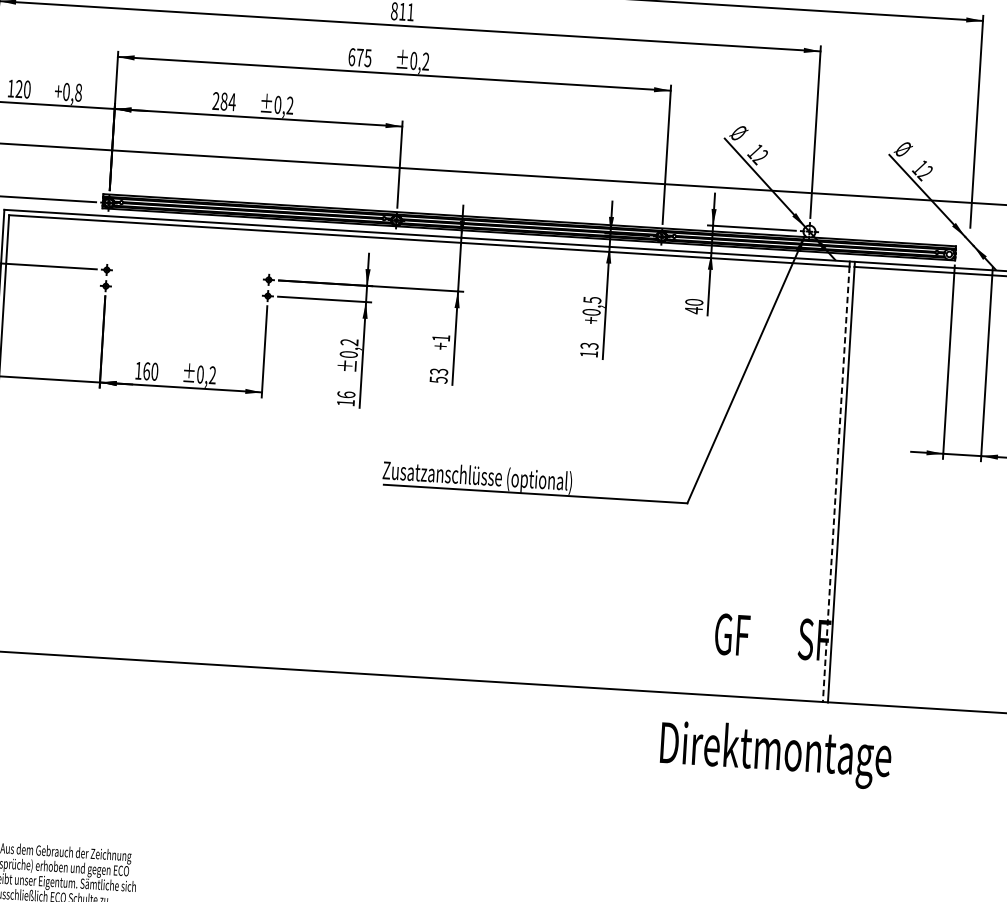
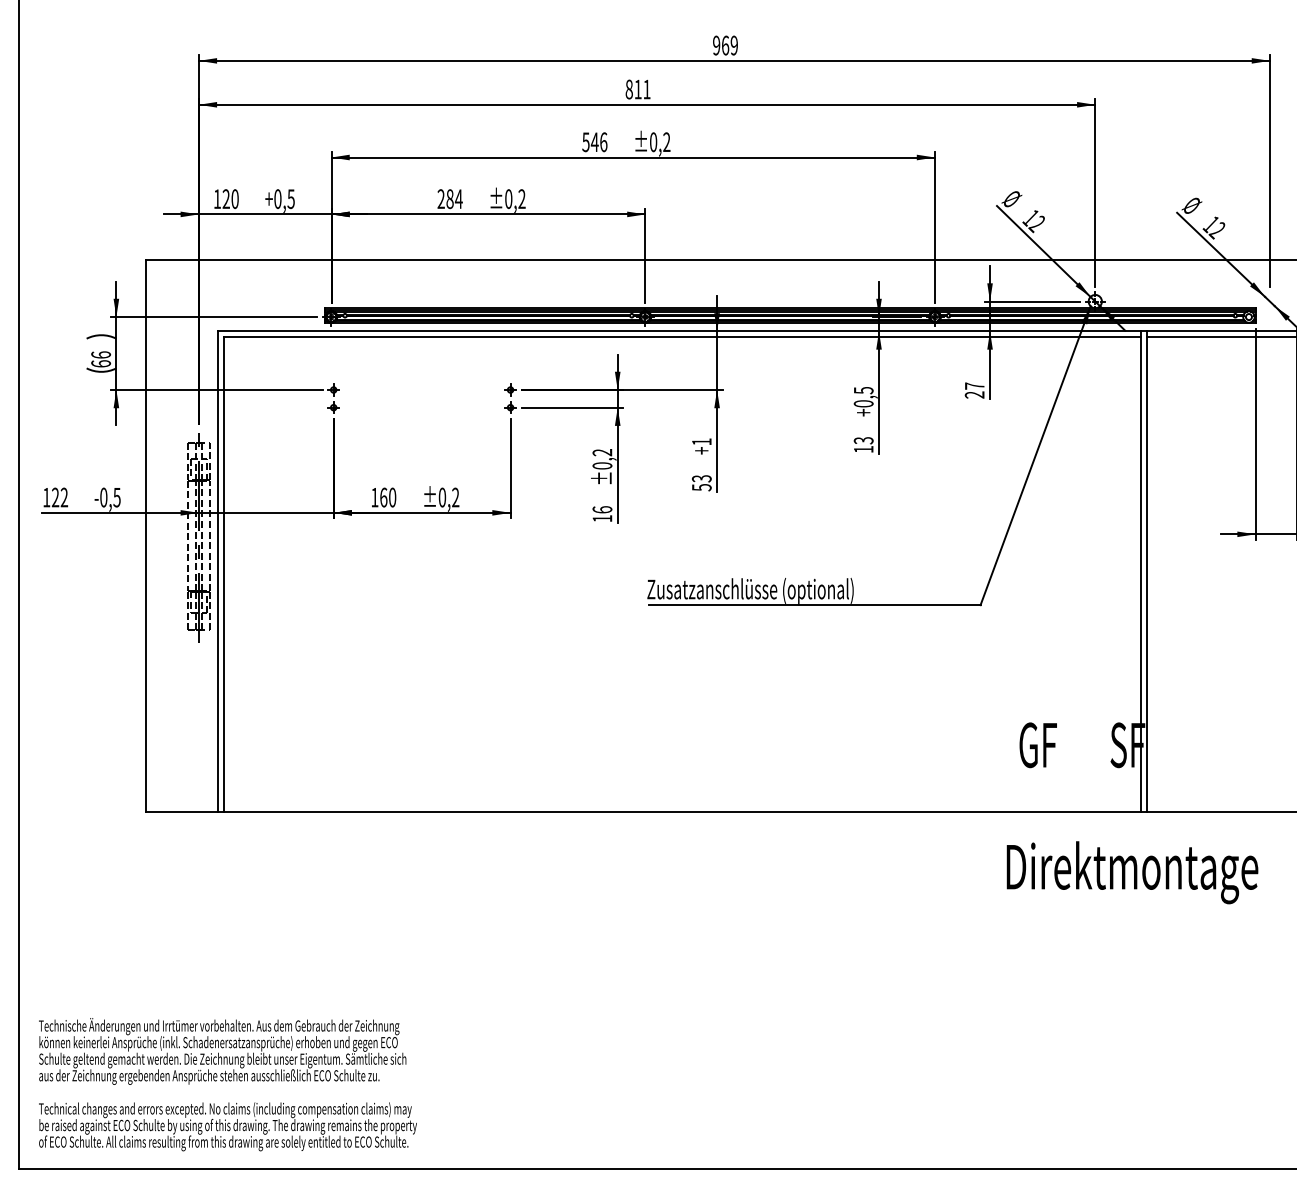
text: (359, 57) -> (594, 142), 675 -> 546
text: (78, 92) -> (290, 198), +0,8 -> +0,5
text: (693, 306) -> (974, 390), 40 -> 27
line: (836, 484) -> (1141, 574), dashed -> solid
text: (775, 754) -> (1132, 872), moved

